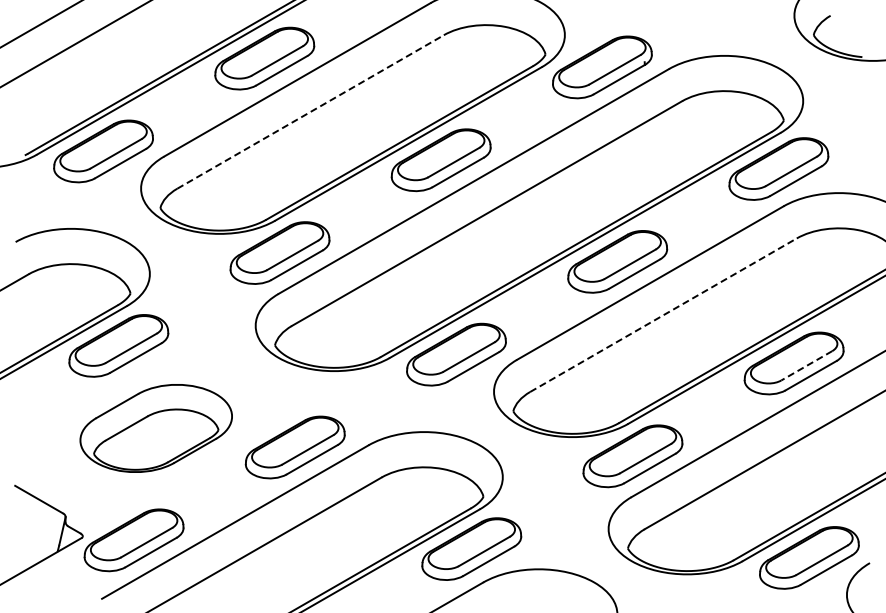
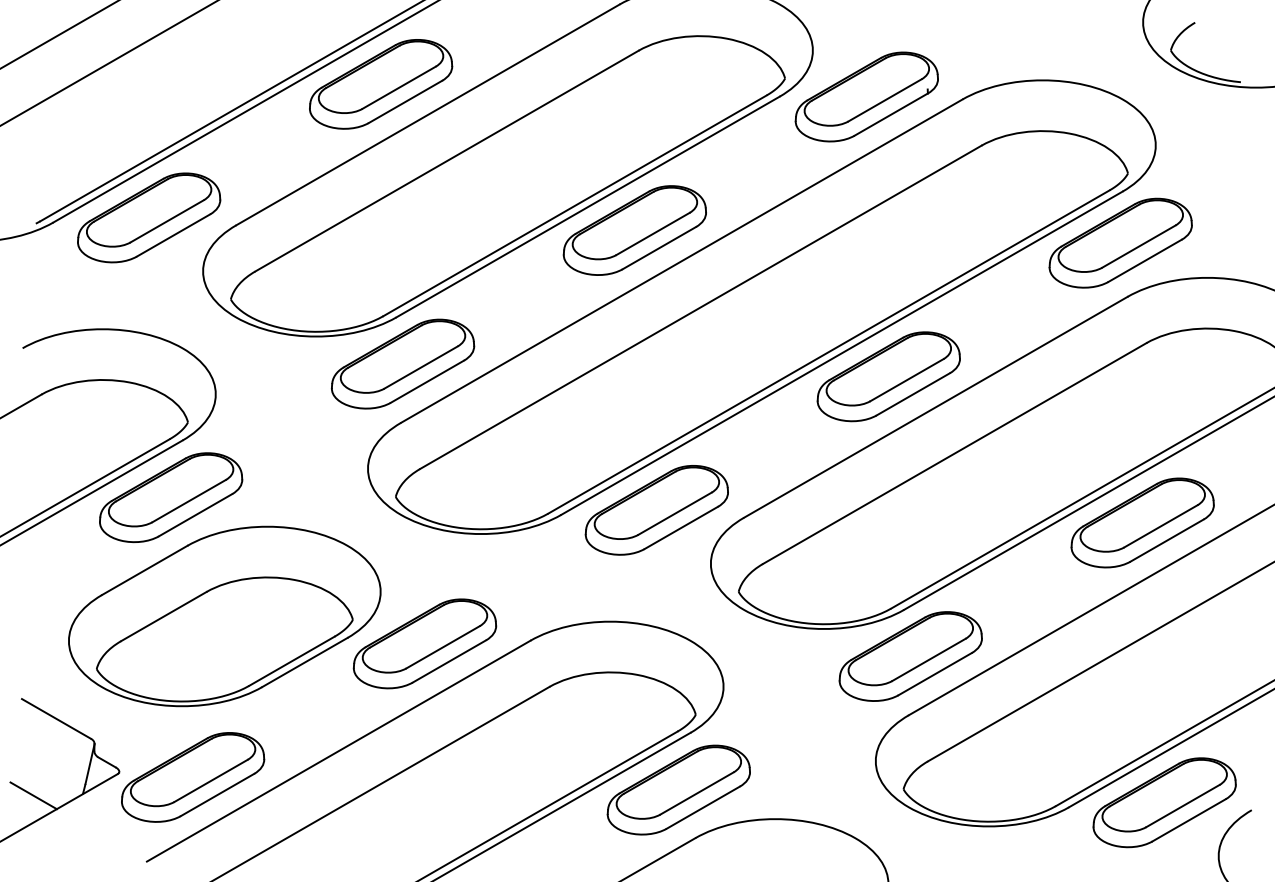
line: (310, 111) -> (446, 160), dashed -> solid
line: (663, 315) -> (954, 453), dashed -> solid
line: (806, 366) -> (1160, 527), dashed -> solid
part: (156, 428) -> (225, 616), size x1.43
line: (23, 552) -> (33, 794), added

